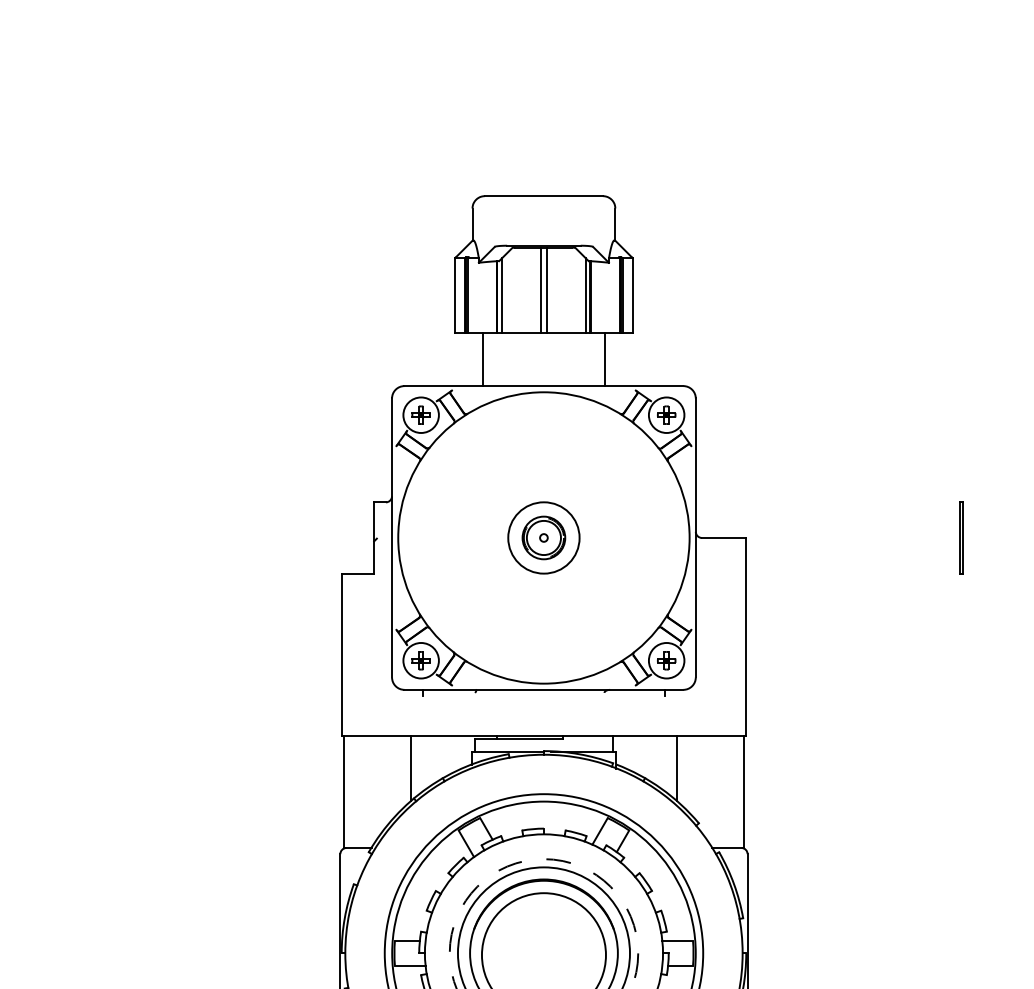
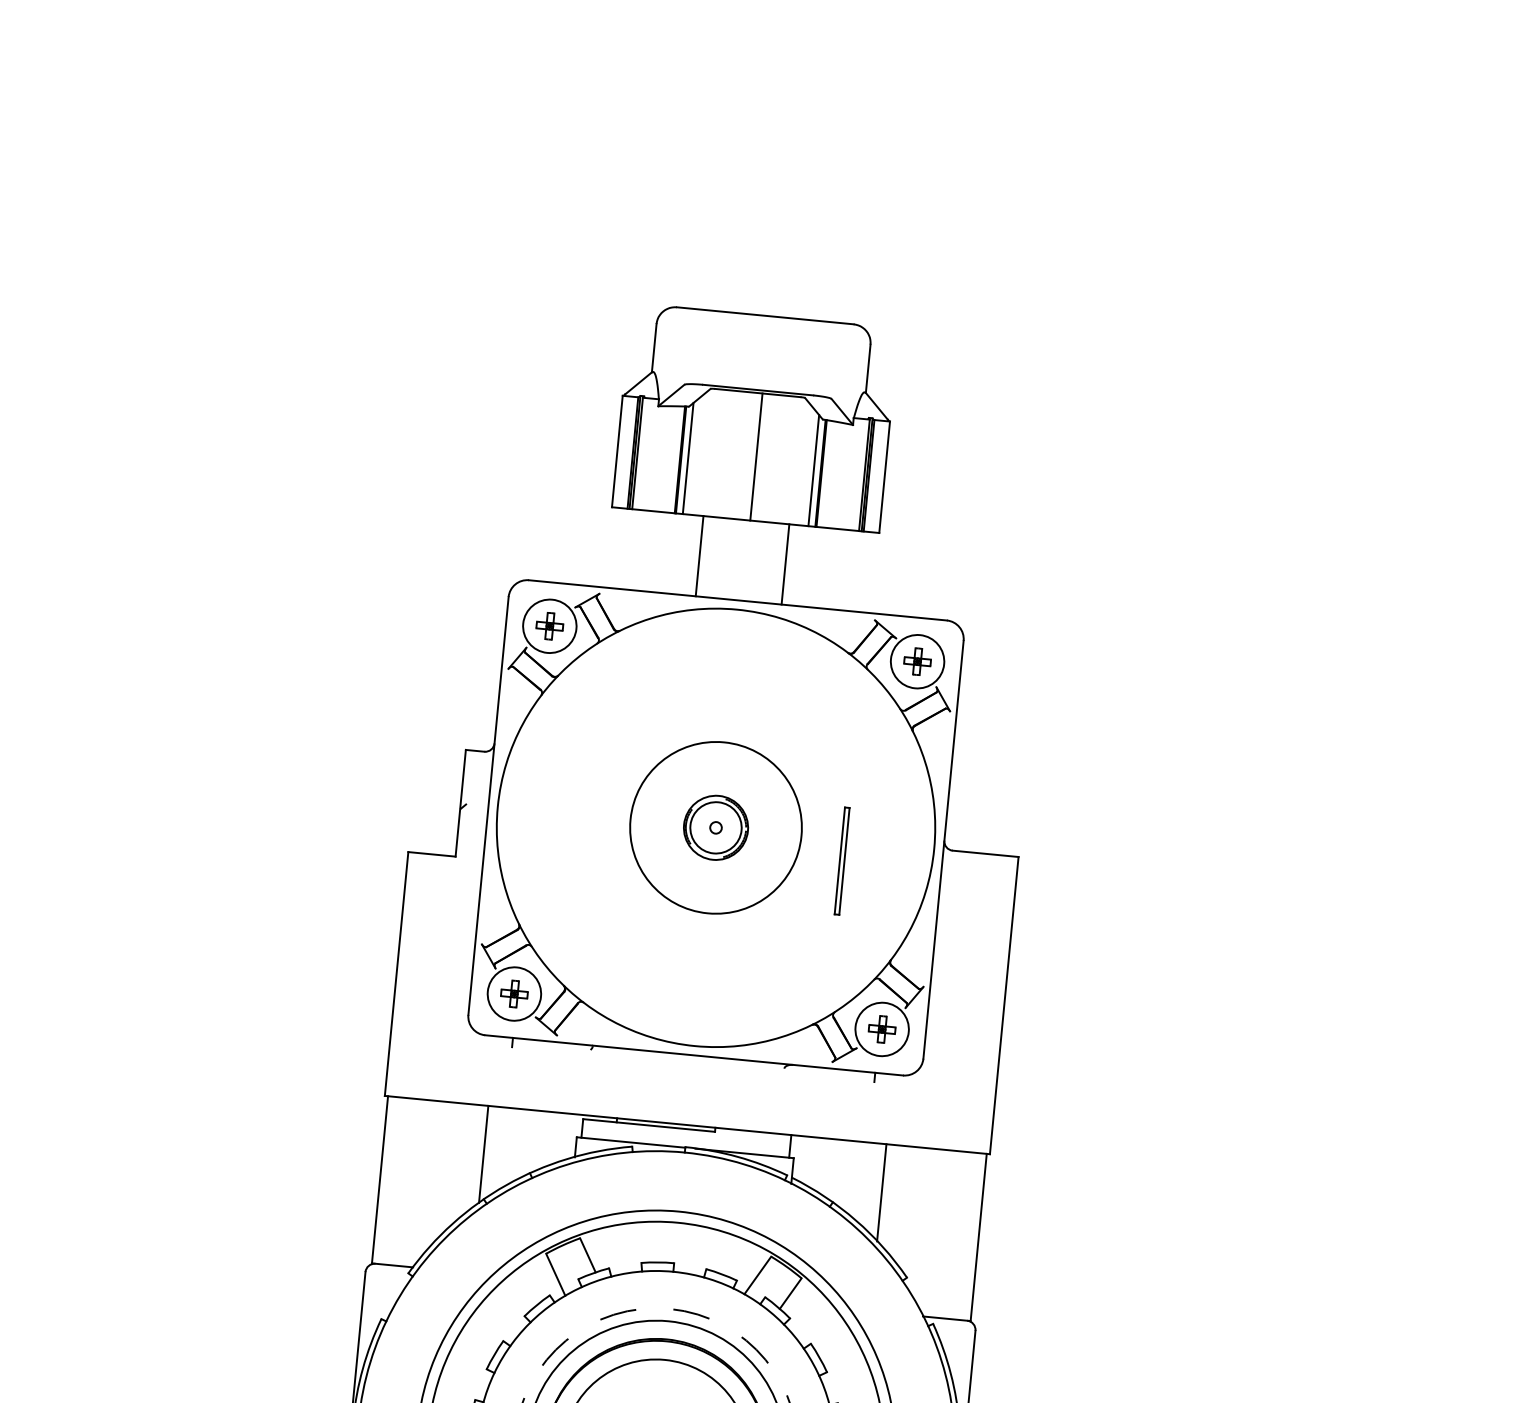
line: (540, 289) -> (746, 455), removed
line: (482, 359) -> (699, 556), moved
line: (605, 359) -> (786, 564), moved
circle: (543, 537) -> (715, 827), size x1.6
line: (960, 537) -> (840, 860), moved

